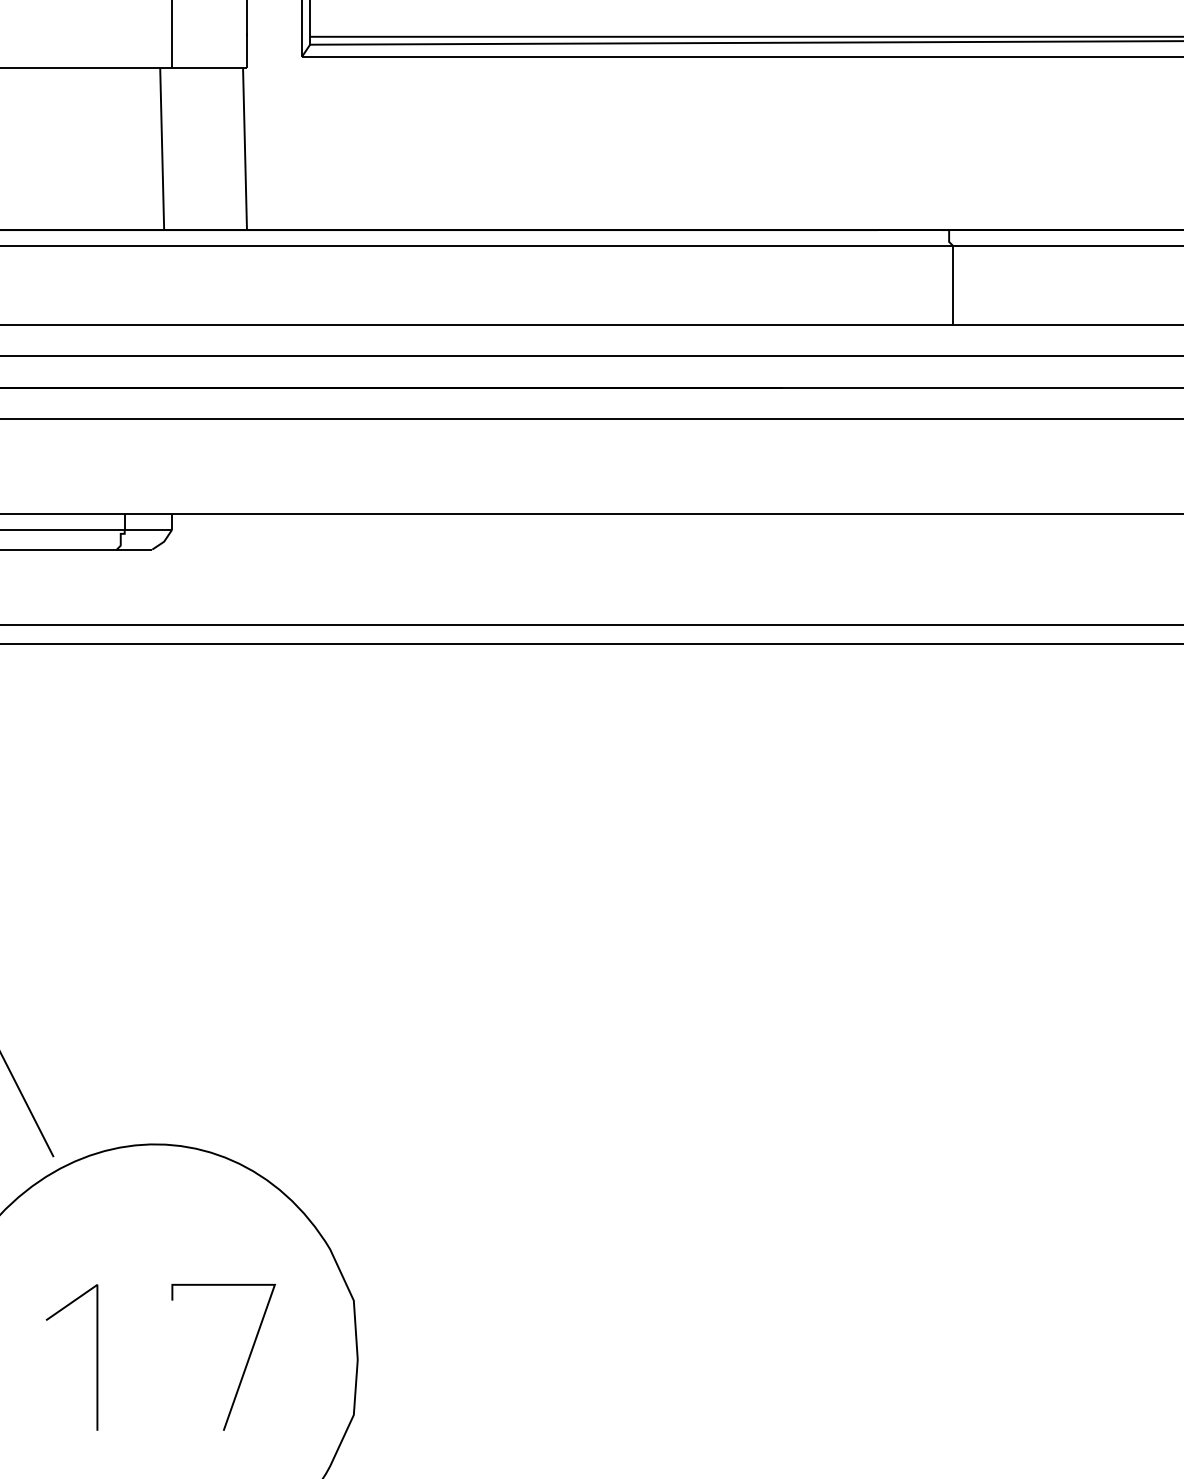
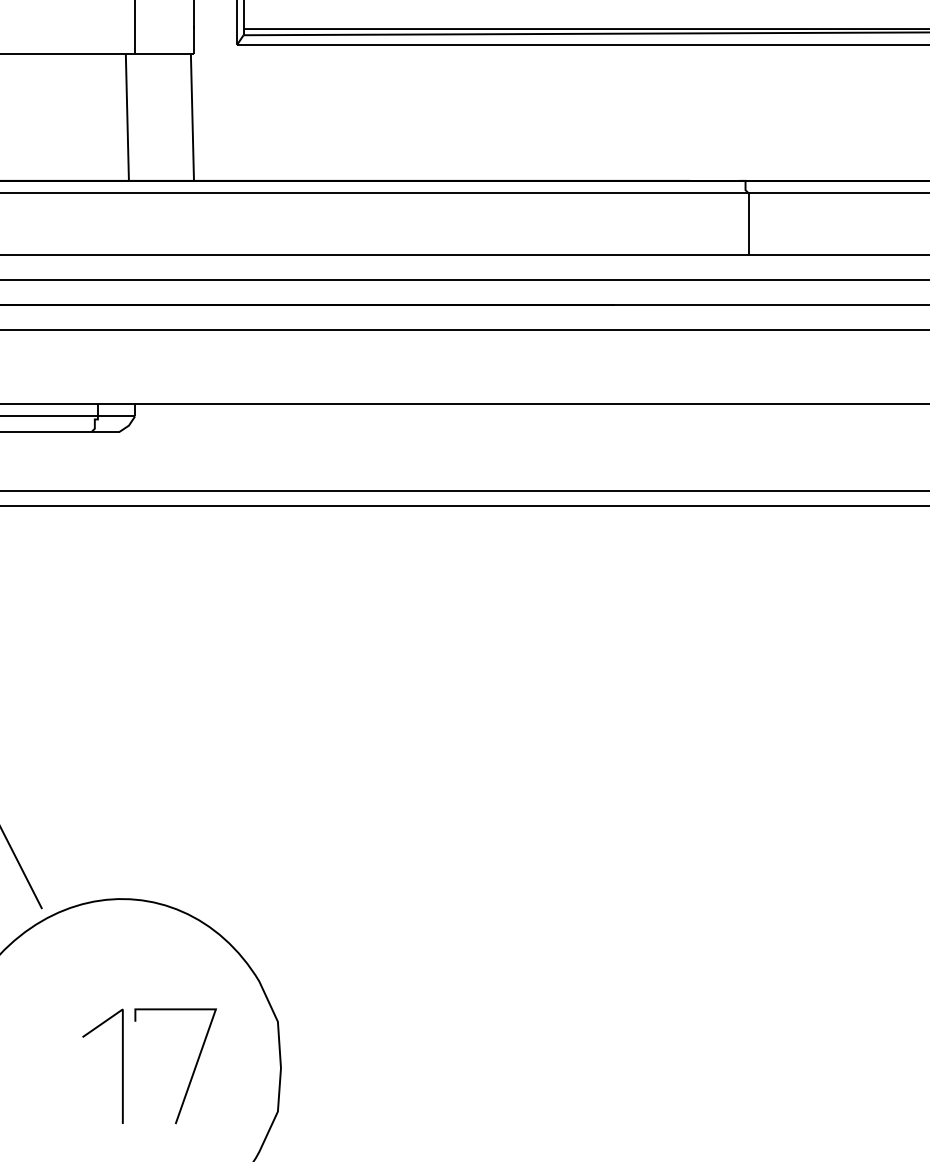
curve: (96, 1357) -> (122, 1066), moved

